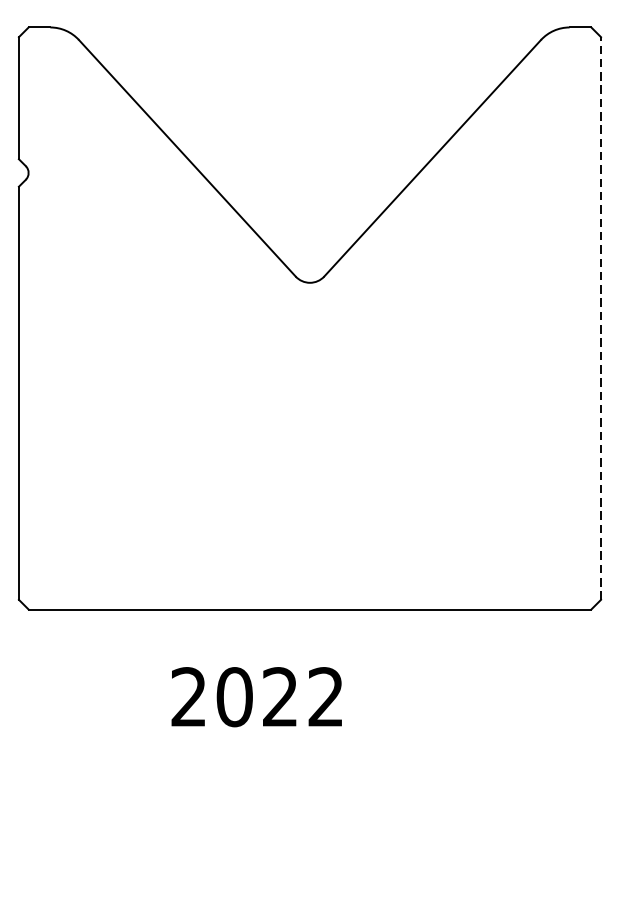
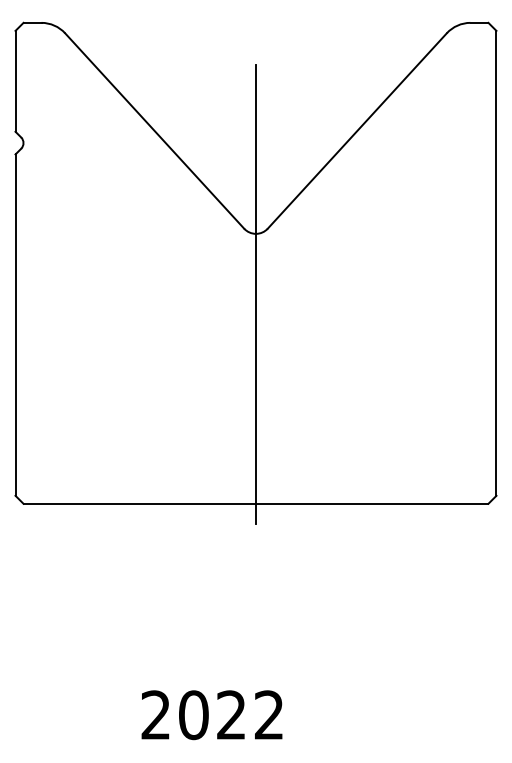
line: (601, 317) -> (496, 262), dashed -> solid
line: (309, 354) -> (255, 293), added
text: (256, 697) -> (211, 715), moved

